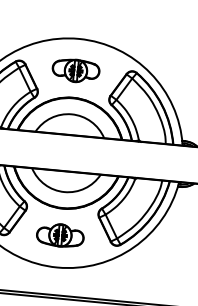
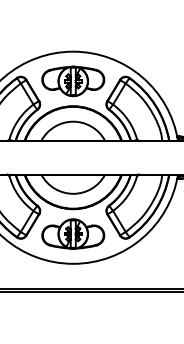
part: (76, 71) -> (73, 81), size x1.43
part: (60, 234) -> (73, 233), size x1.43

